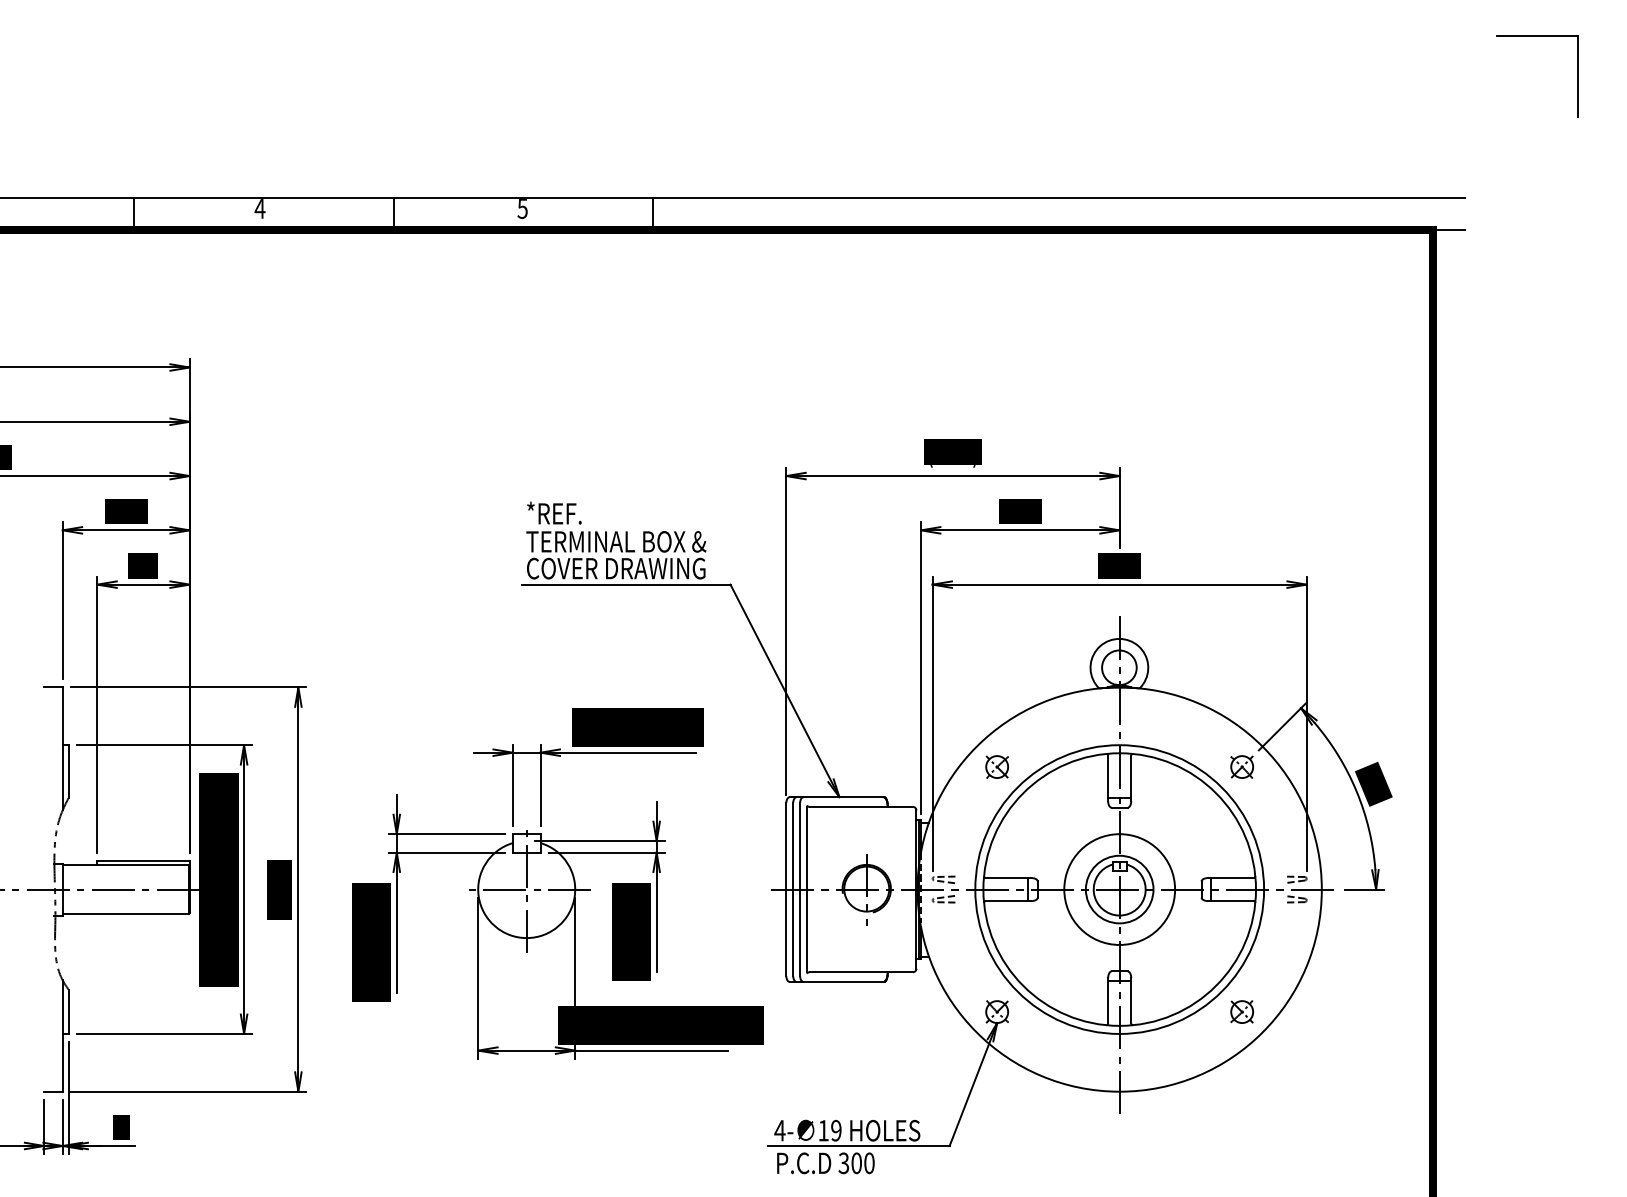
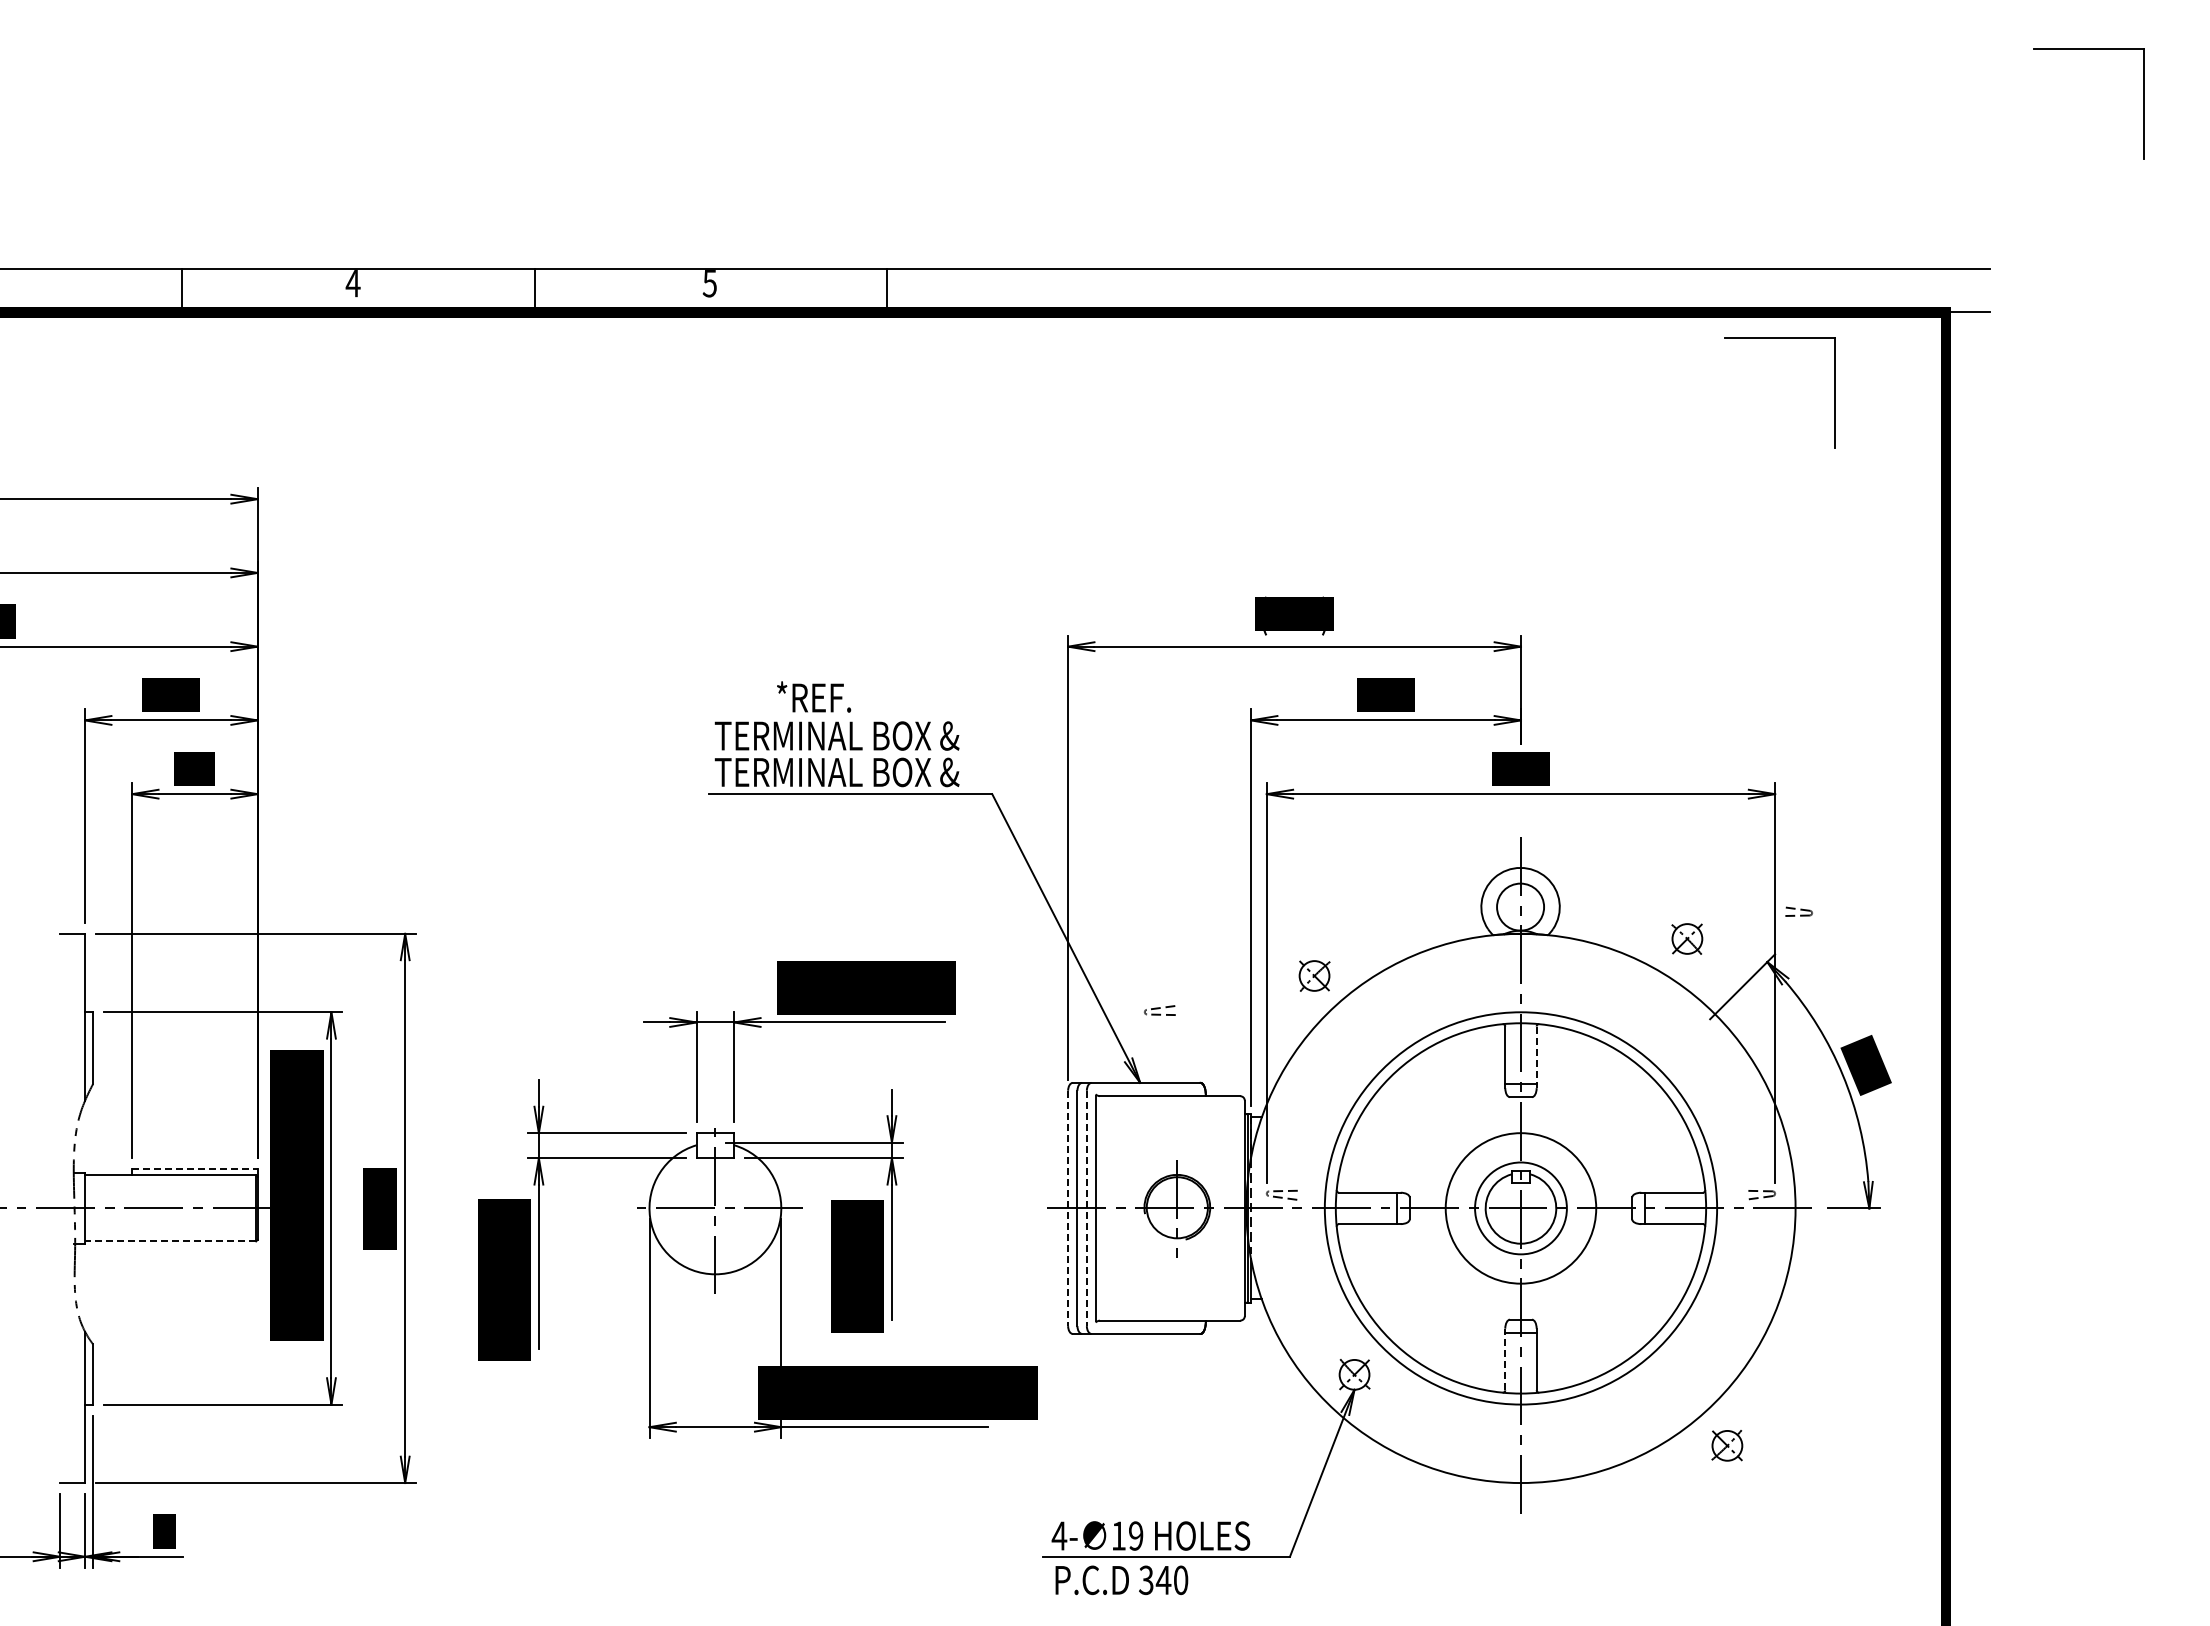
part: (1309, 249) -> (1779, 338), added
text: (554, 512) -> (814, 696), moved
text: (615, 568) -> (836, 772), COVER DRAWING -> TERMINAL BOX &
part: (997, 766) -> (1314, 975), moved
part: (1242, 766) -> (1687, 938), moved
line: (1131, 778) -> (1536, 1057), solid -> dashed
line: (143, 860) -> (194, 1169), solid -> dashed
line: (786, 889) -> (1068, 1208), solid -> dashed
line: (799, 889) -> (1086, 1208), solid -> dashed
part: (943, 899) -> (1159, 1010), moved
part: (1296, 899) -> (1798, 911), moved
line: (125, 913) -> (170, 1241), solid -> dashed
line: (1108, 1000) -> (1505, 1359), solid -> dashed
part: (1242, 1011) -> (1727, 1445), moved
text: (856, 1163) -> (1163, 1580), 300 -> 340

